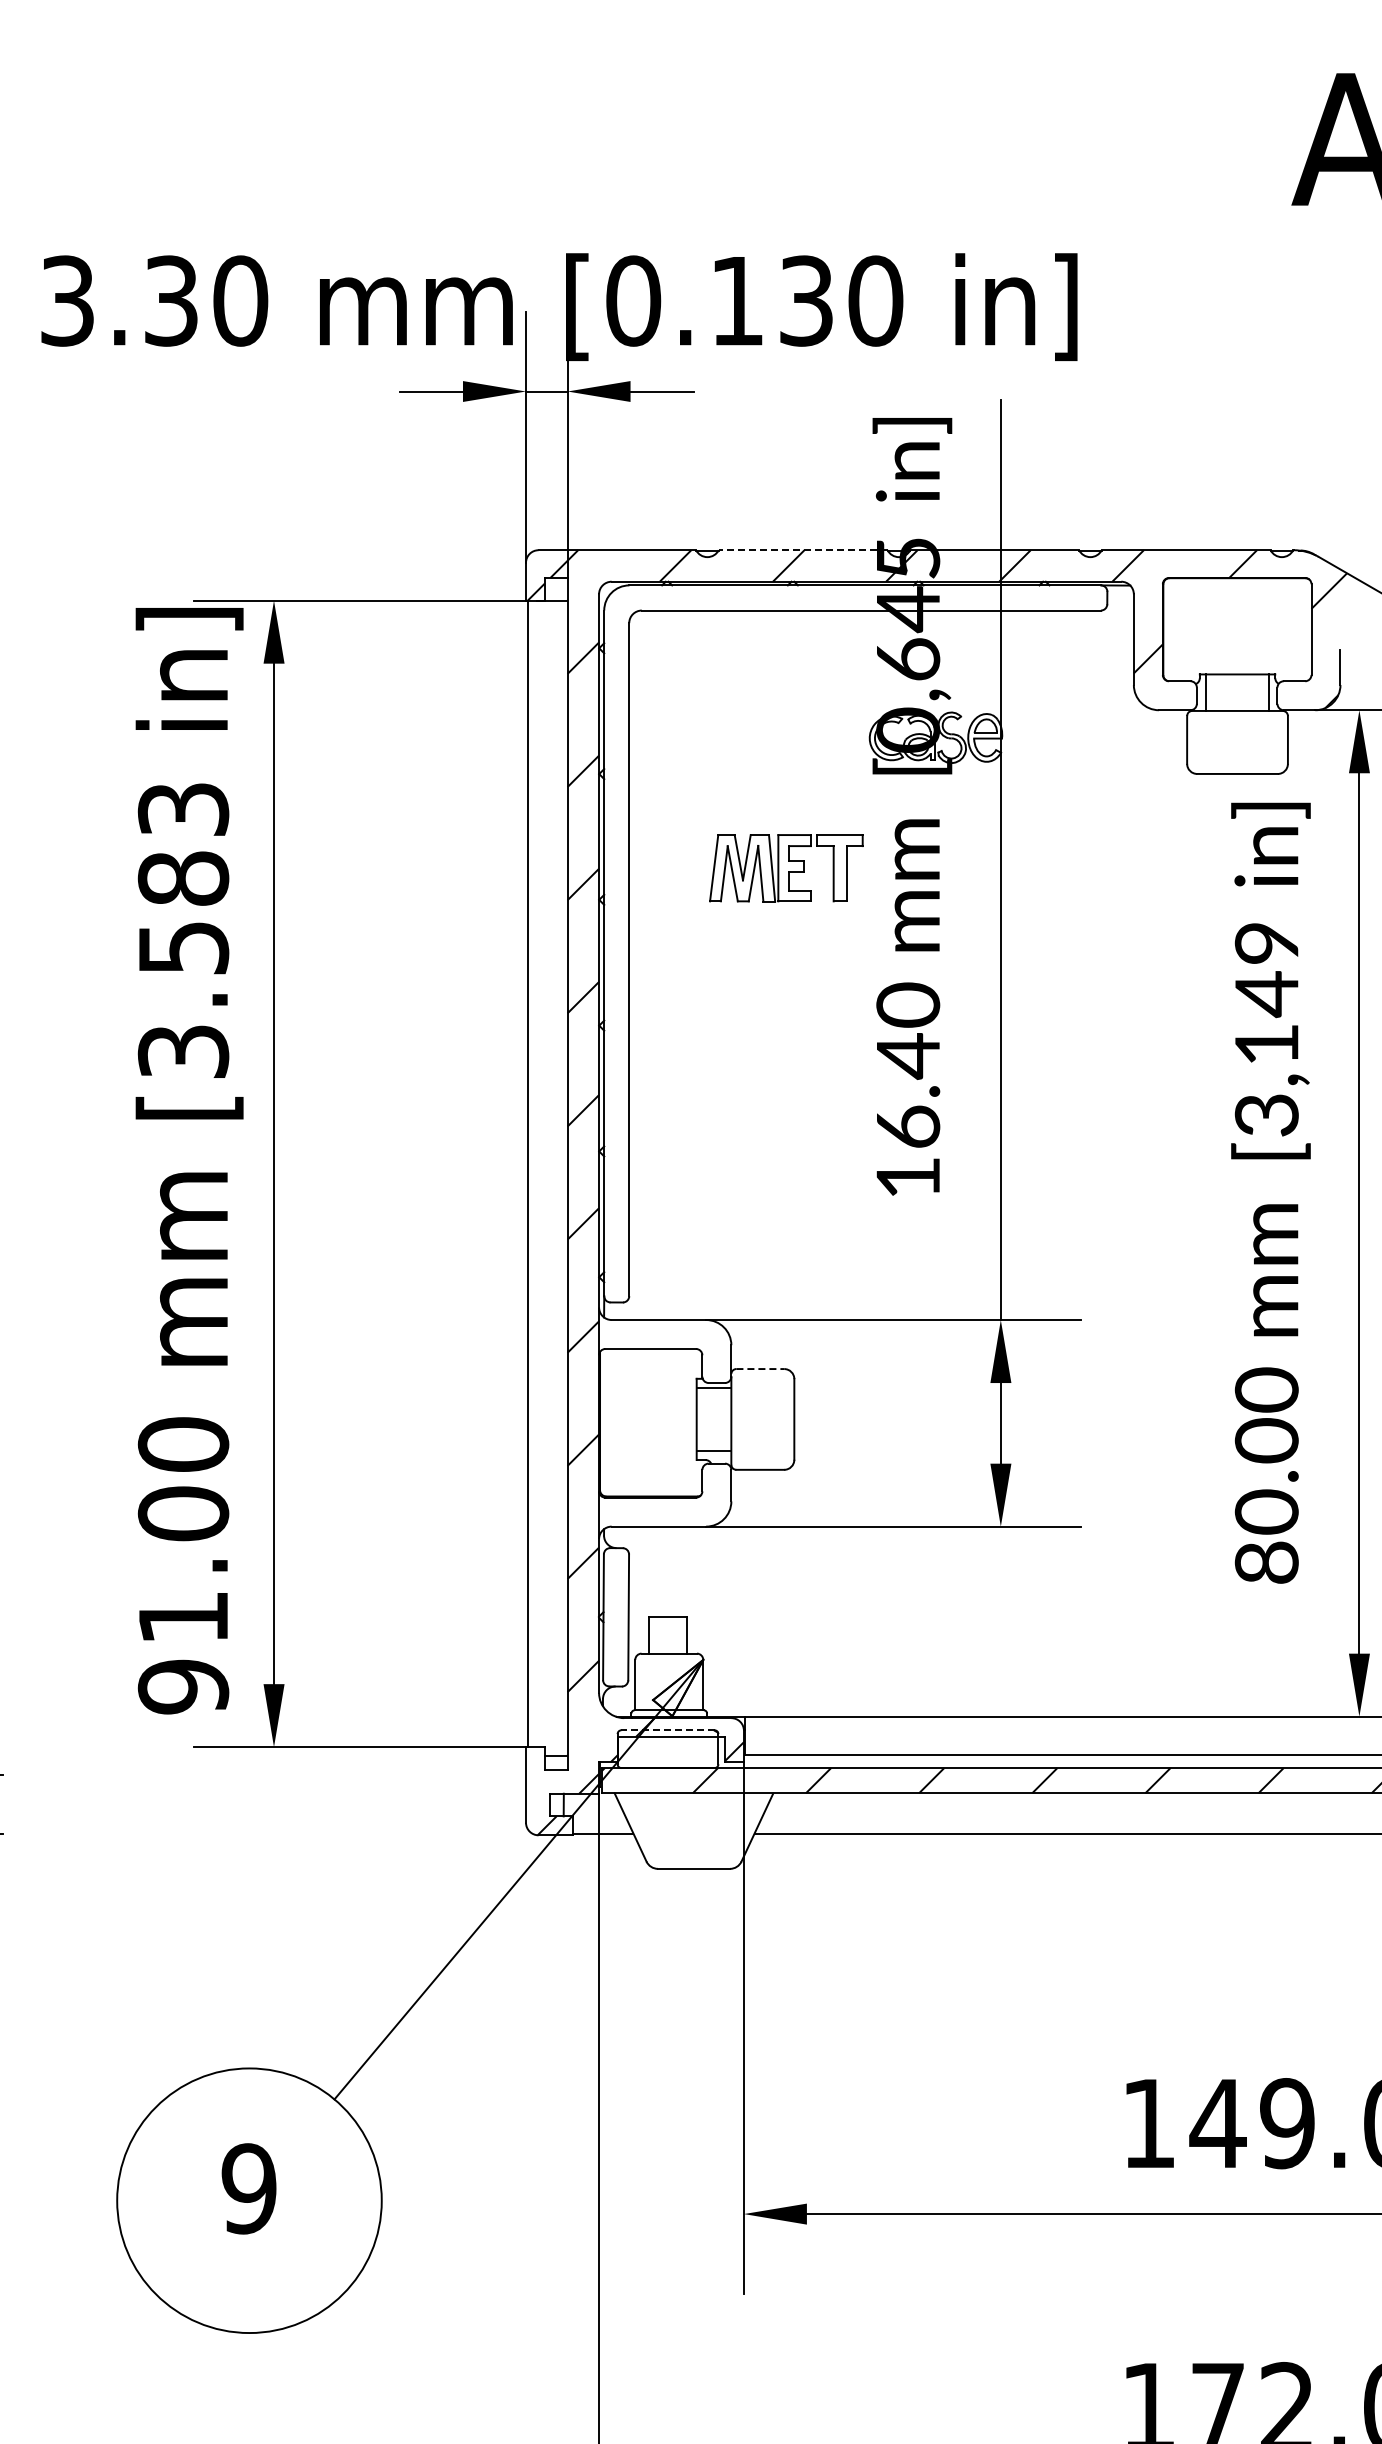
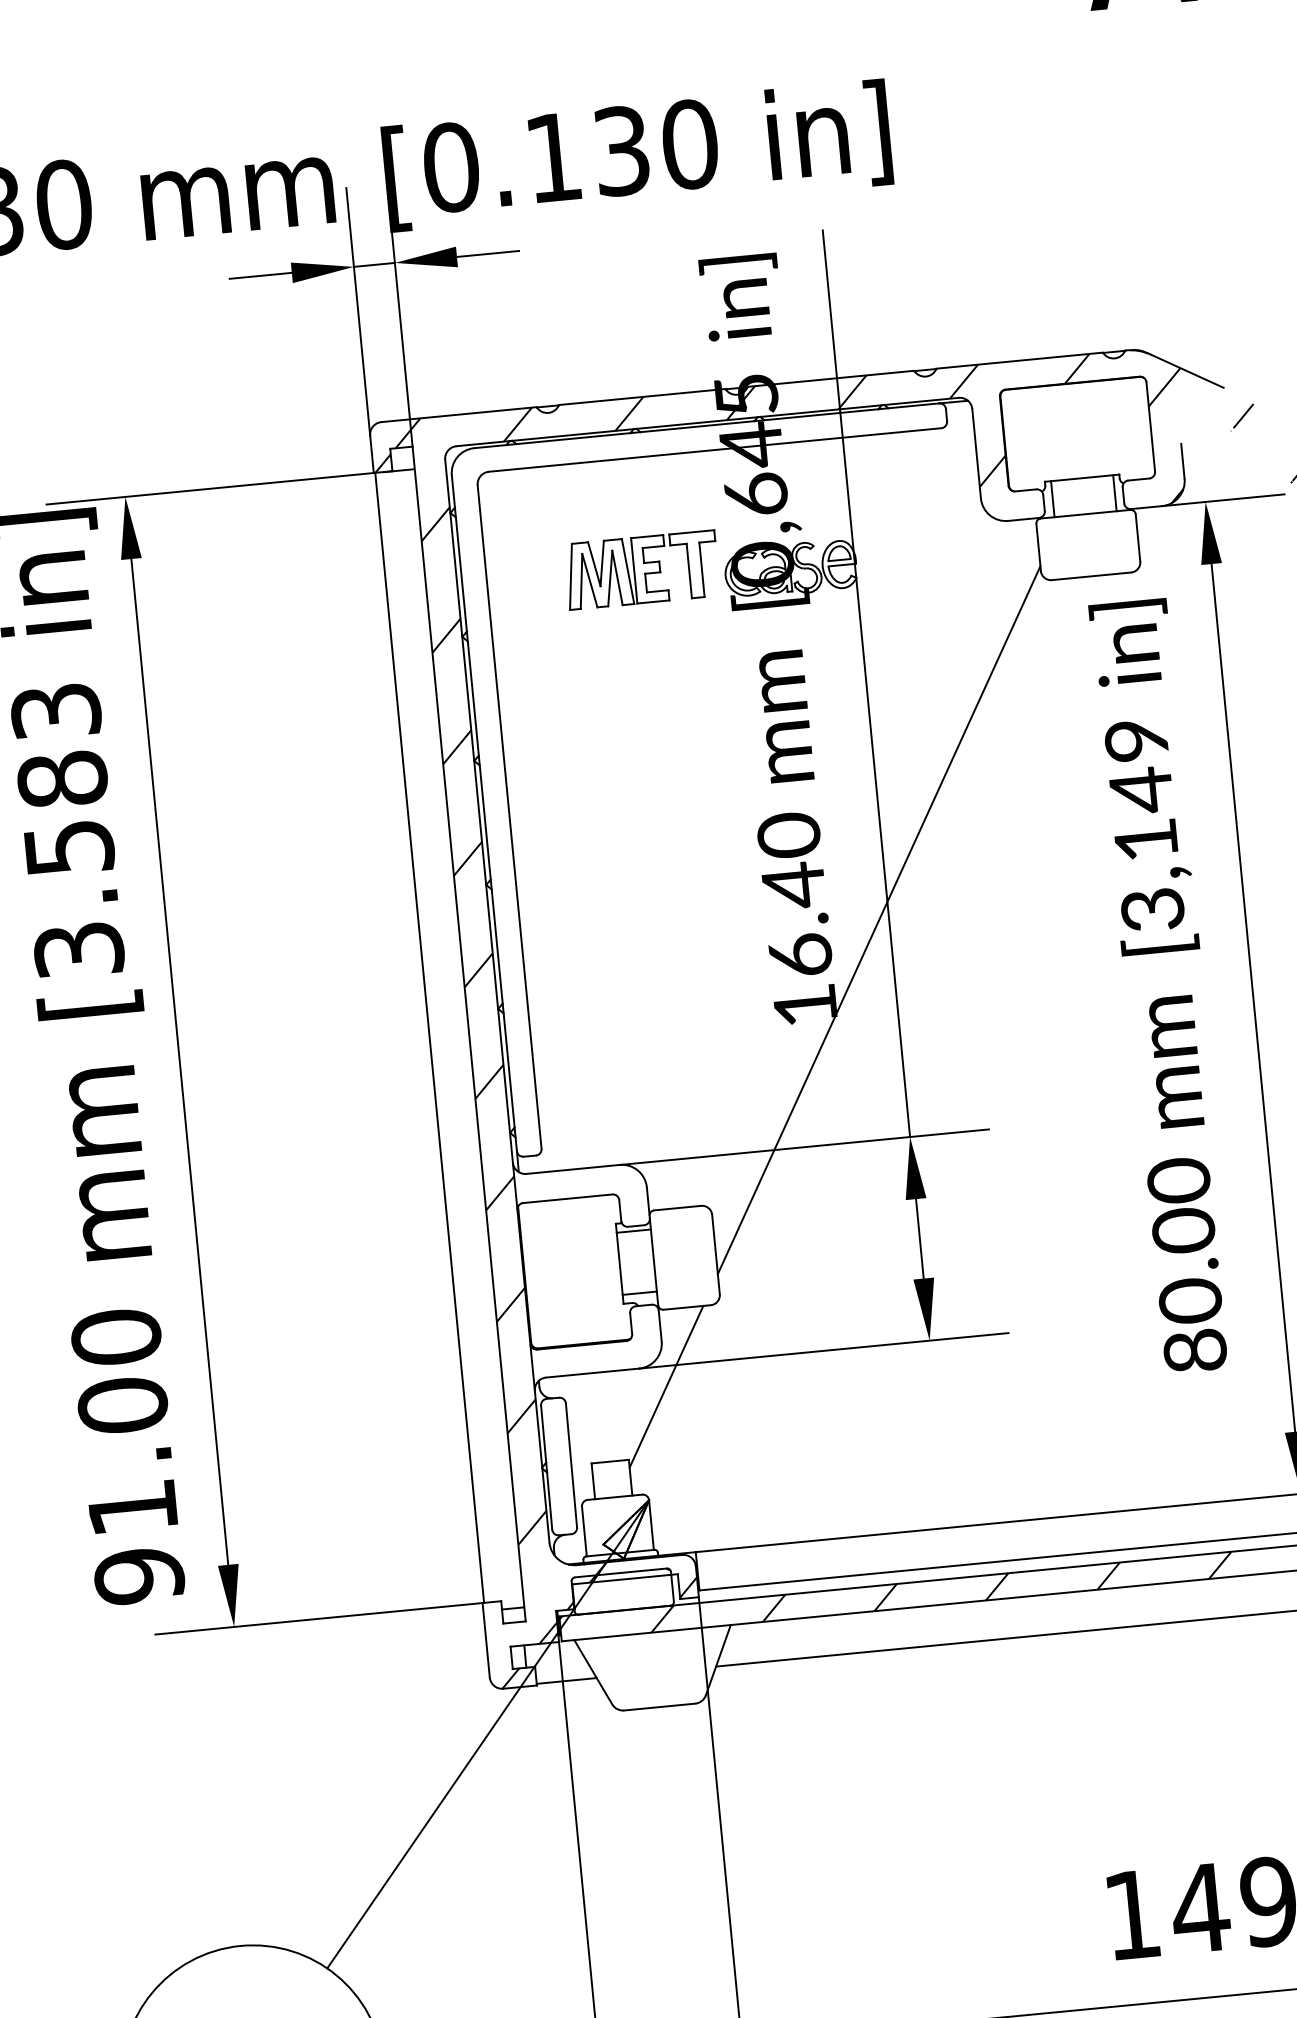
line: (802, 550) -> (641, 397), dashed -> solid
part: (786, 868) -> (642, 570), moved
line: (990, 1098) -> (878, 919), added
line: (760, 1369) -> (677, 1208), dashed -> solid
line: (731, 1547) -> (666, 1386), added
line: (668, 1730) -> (621, 1573), dashed -> solid

